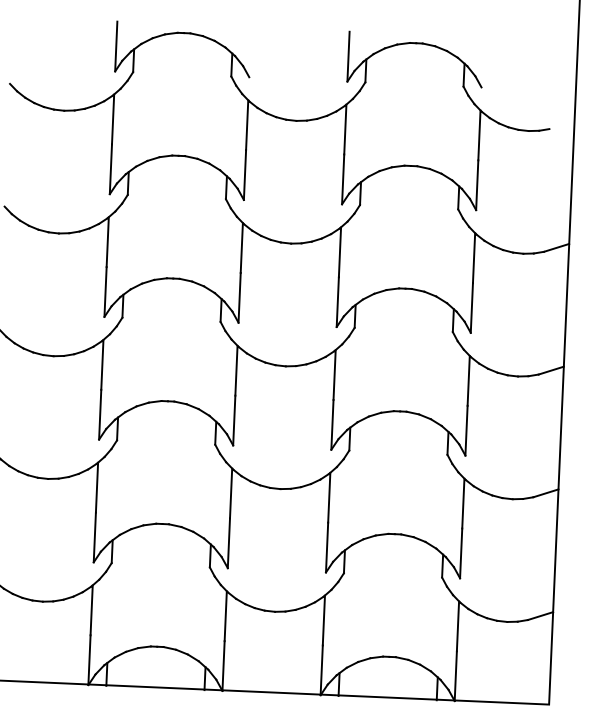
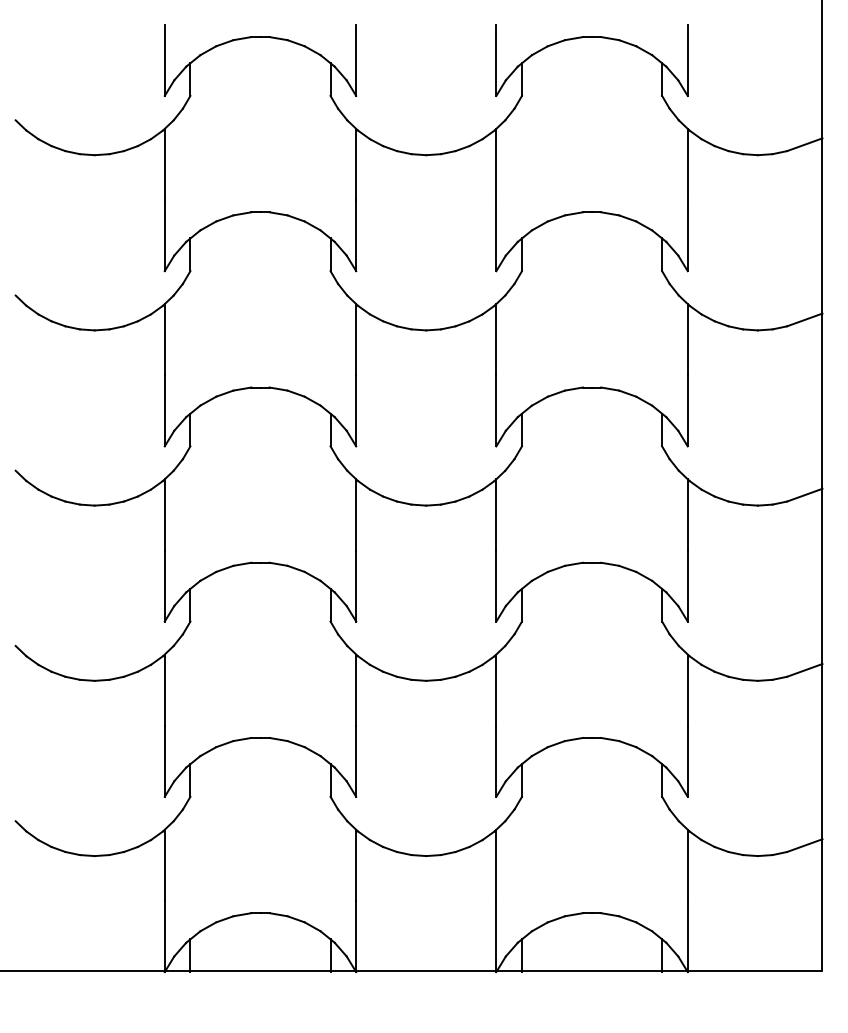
line: (250, 51) -> (356, 59), added
line: (482, 61) -> (687, 59), added
line: (561, 124) -> (804, 144), added

